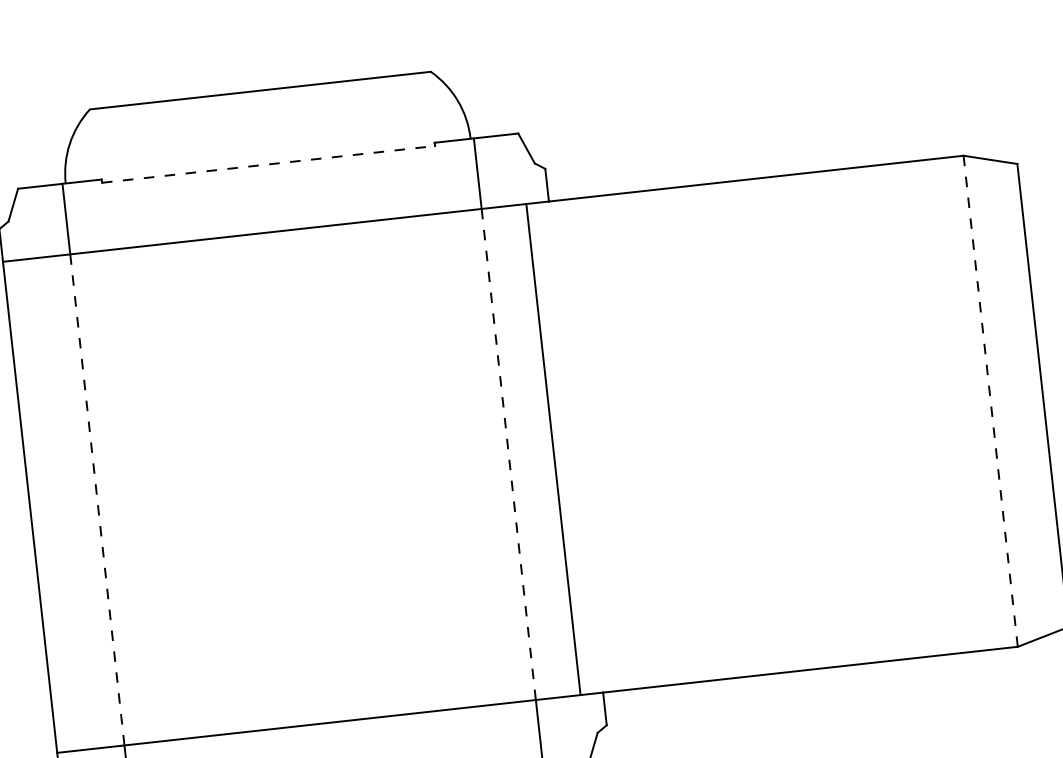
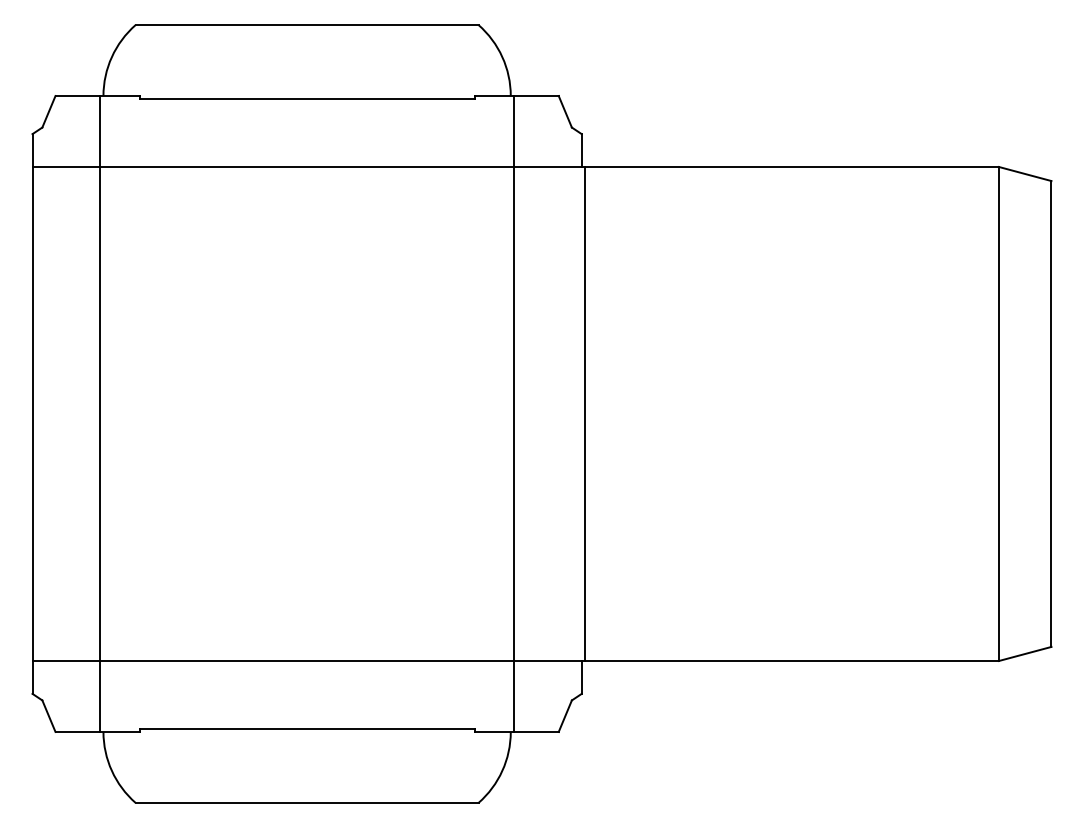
line: (268, 164) -> (307, 99), dashed -> solid
line: (990, 400) -> (998, 413), dashed -> solid
line: (553, 449) -> (585, 413), moved
line: (509, 453) -> (514, 413), dashed -> solid
line: (97, 500) -> (100, 414), dashed -> solid

